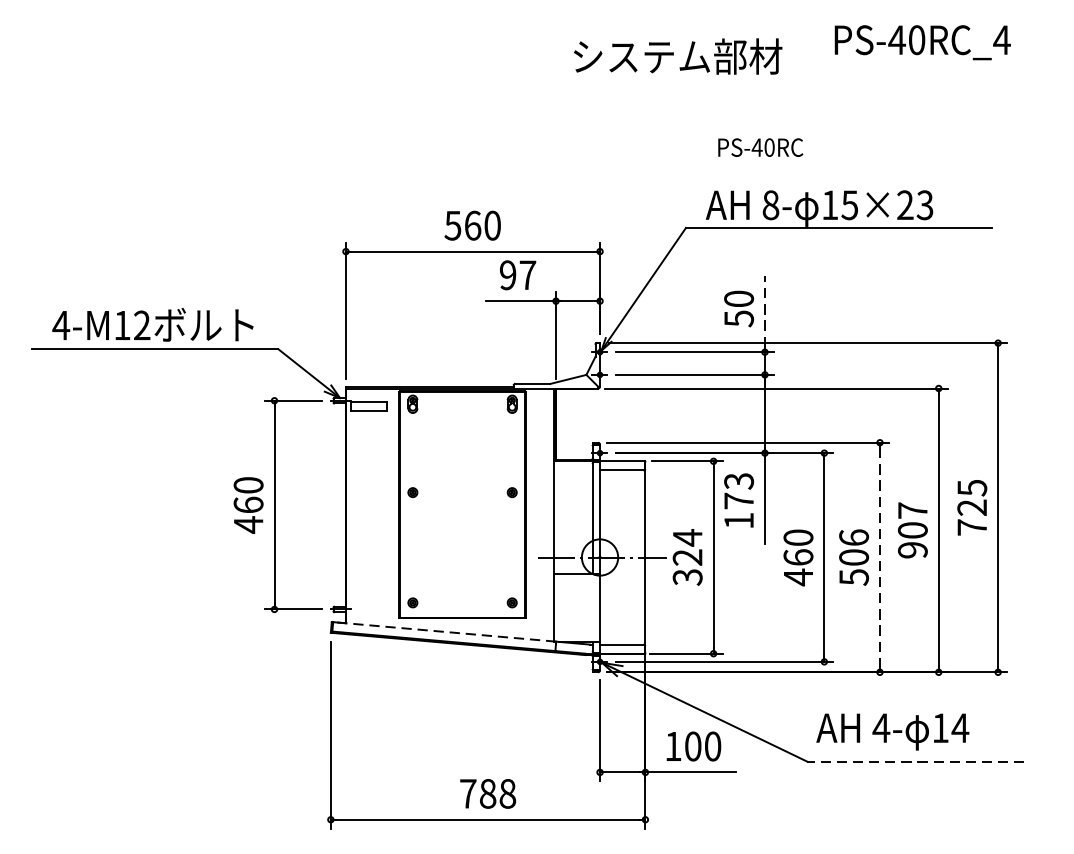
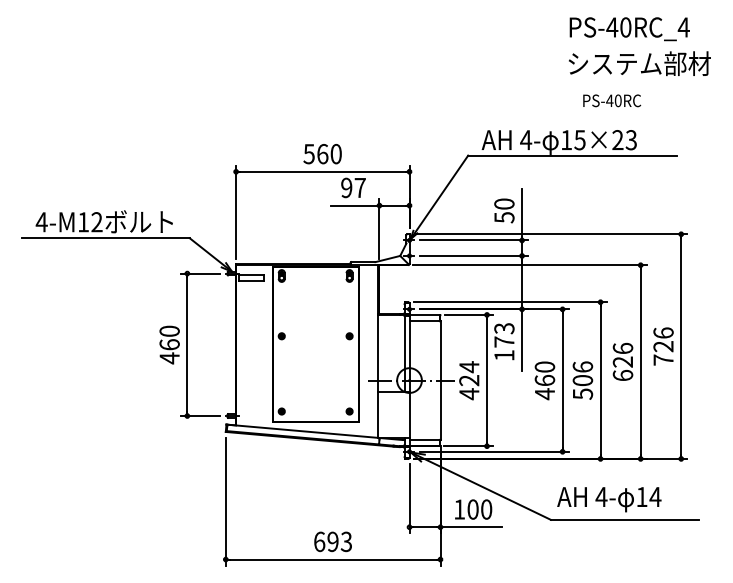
text: (677, 56) -> (639, 63), moved
text: (761, 147) -> (612, 100), moved
text: (771, 205) -> (526, 140), 8- -> 4-
line: (765, 311) -> (522, 212), dashed -> solid
text: (972, 487) -> (663, 332), 725 -> 726
text: (912, 529) -> (622, 361), 907 -> 626
line: (879, 557) -> (600, 380), dashed -> solid
text: (687, 577) -> (469, 394), 324 -> 424
line: (444, 632) -> (303, 431), dashed -> solid
line: (915, 761) -> (624, 519), dashed -> solid
text: (488, 793) -> (333, 541), 788 -> 693

